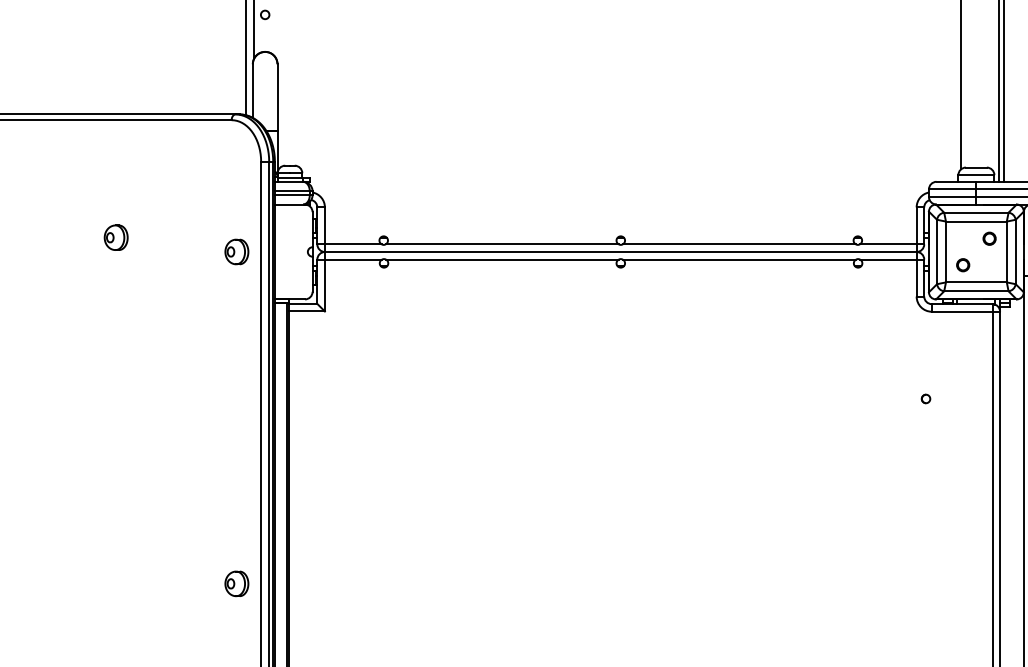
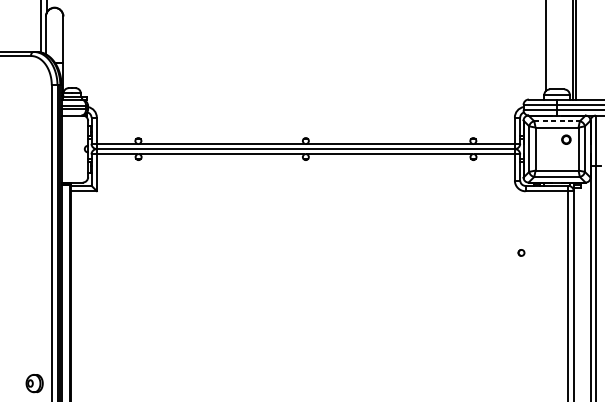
line: (976, 212) -> (557, 121), solid -> dashed
part: (236, 251) -> (34, 148), removed
circle: (963, 265) -> (547, 158), removed

